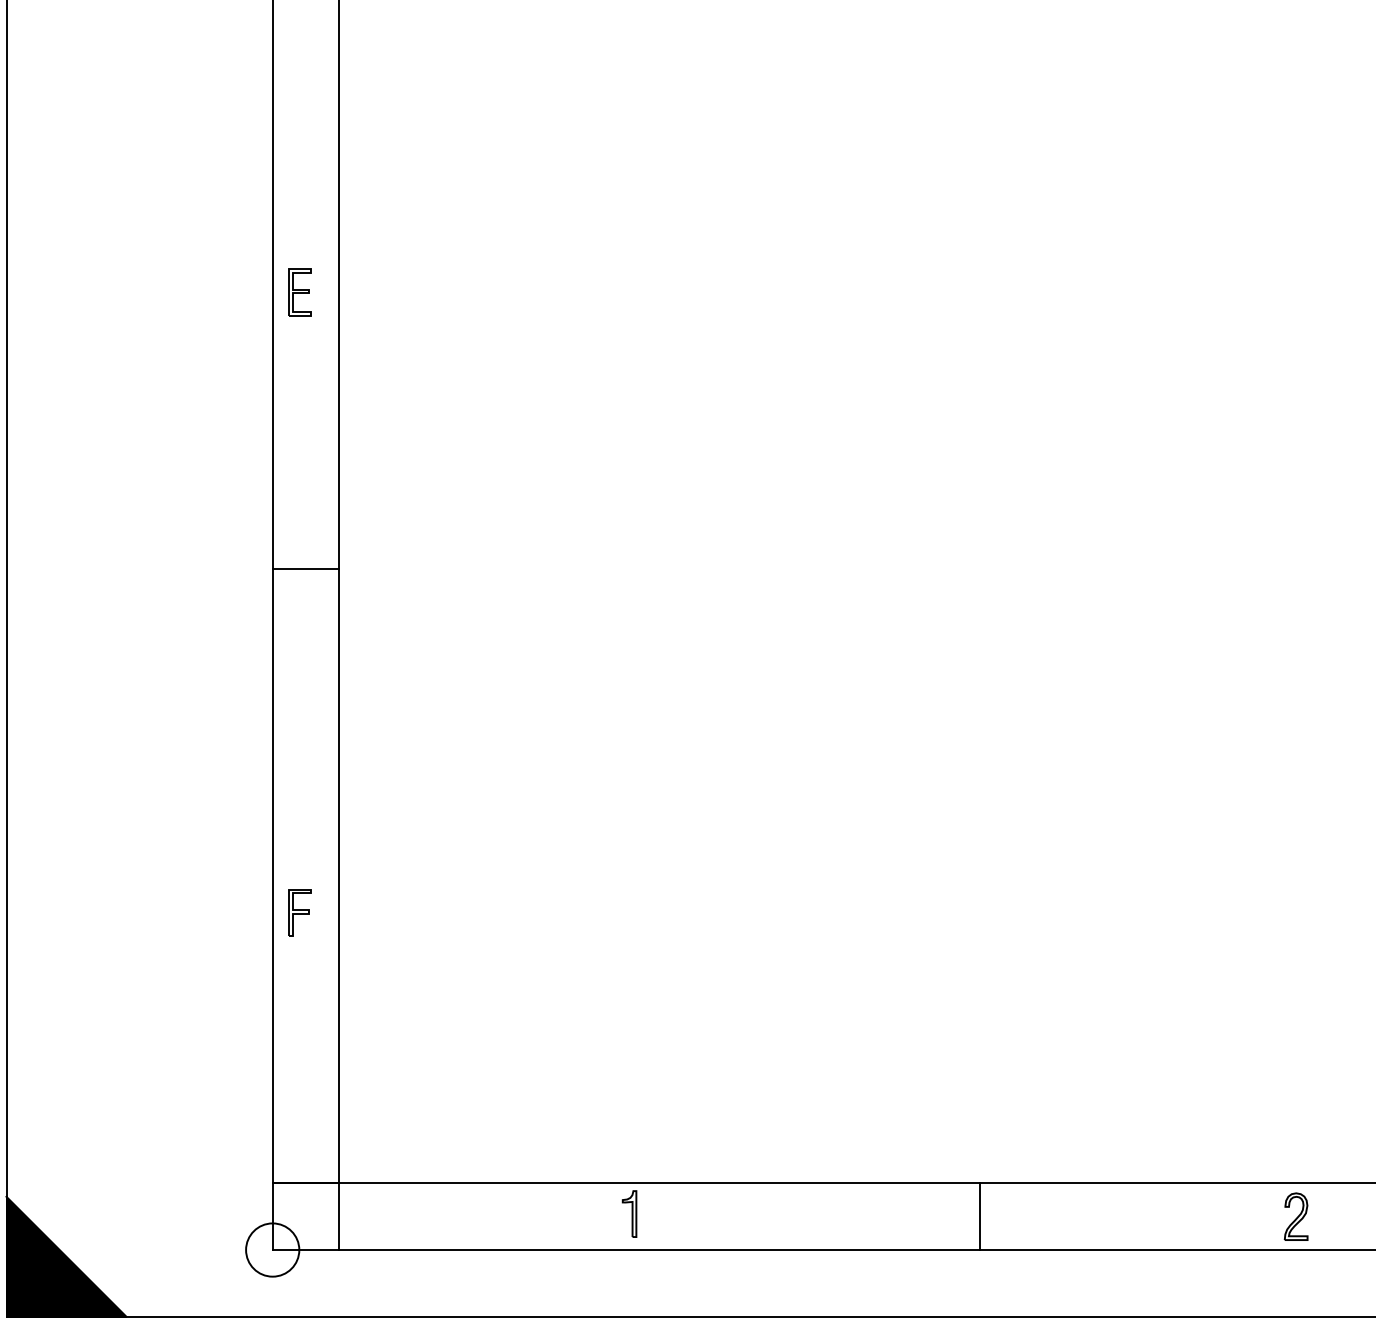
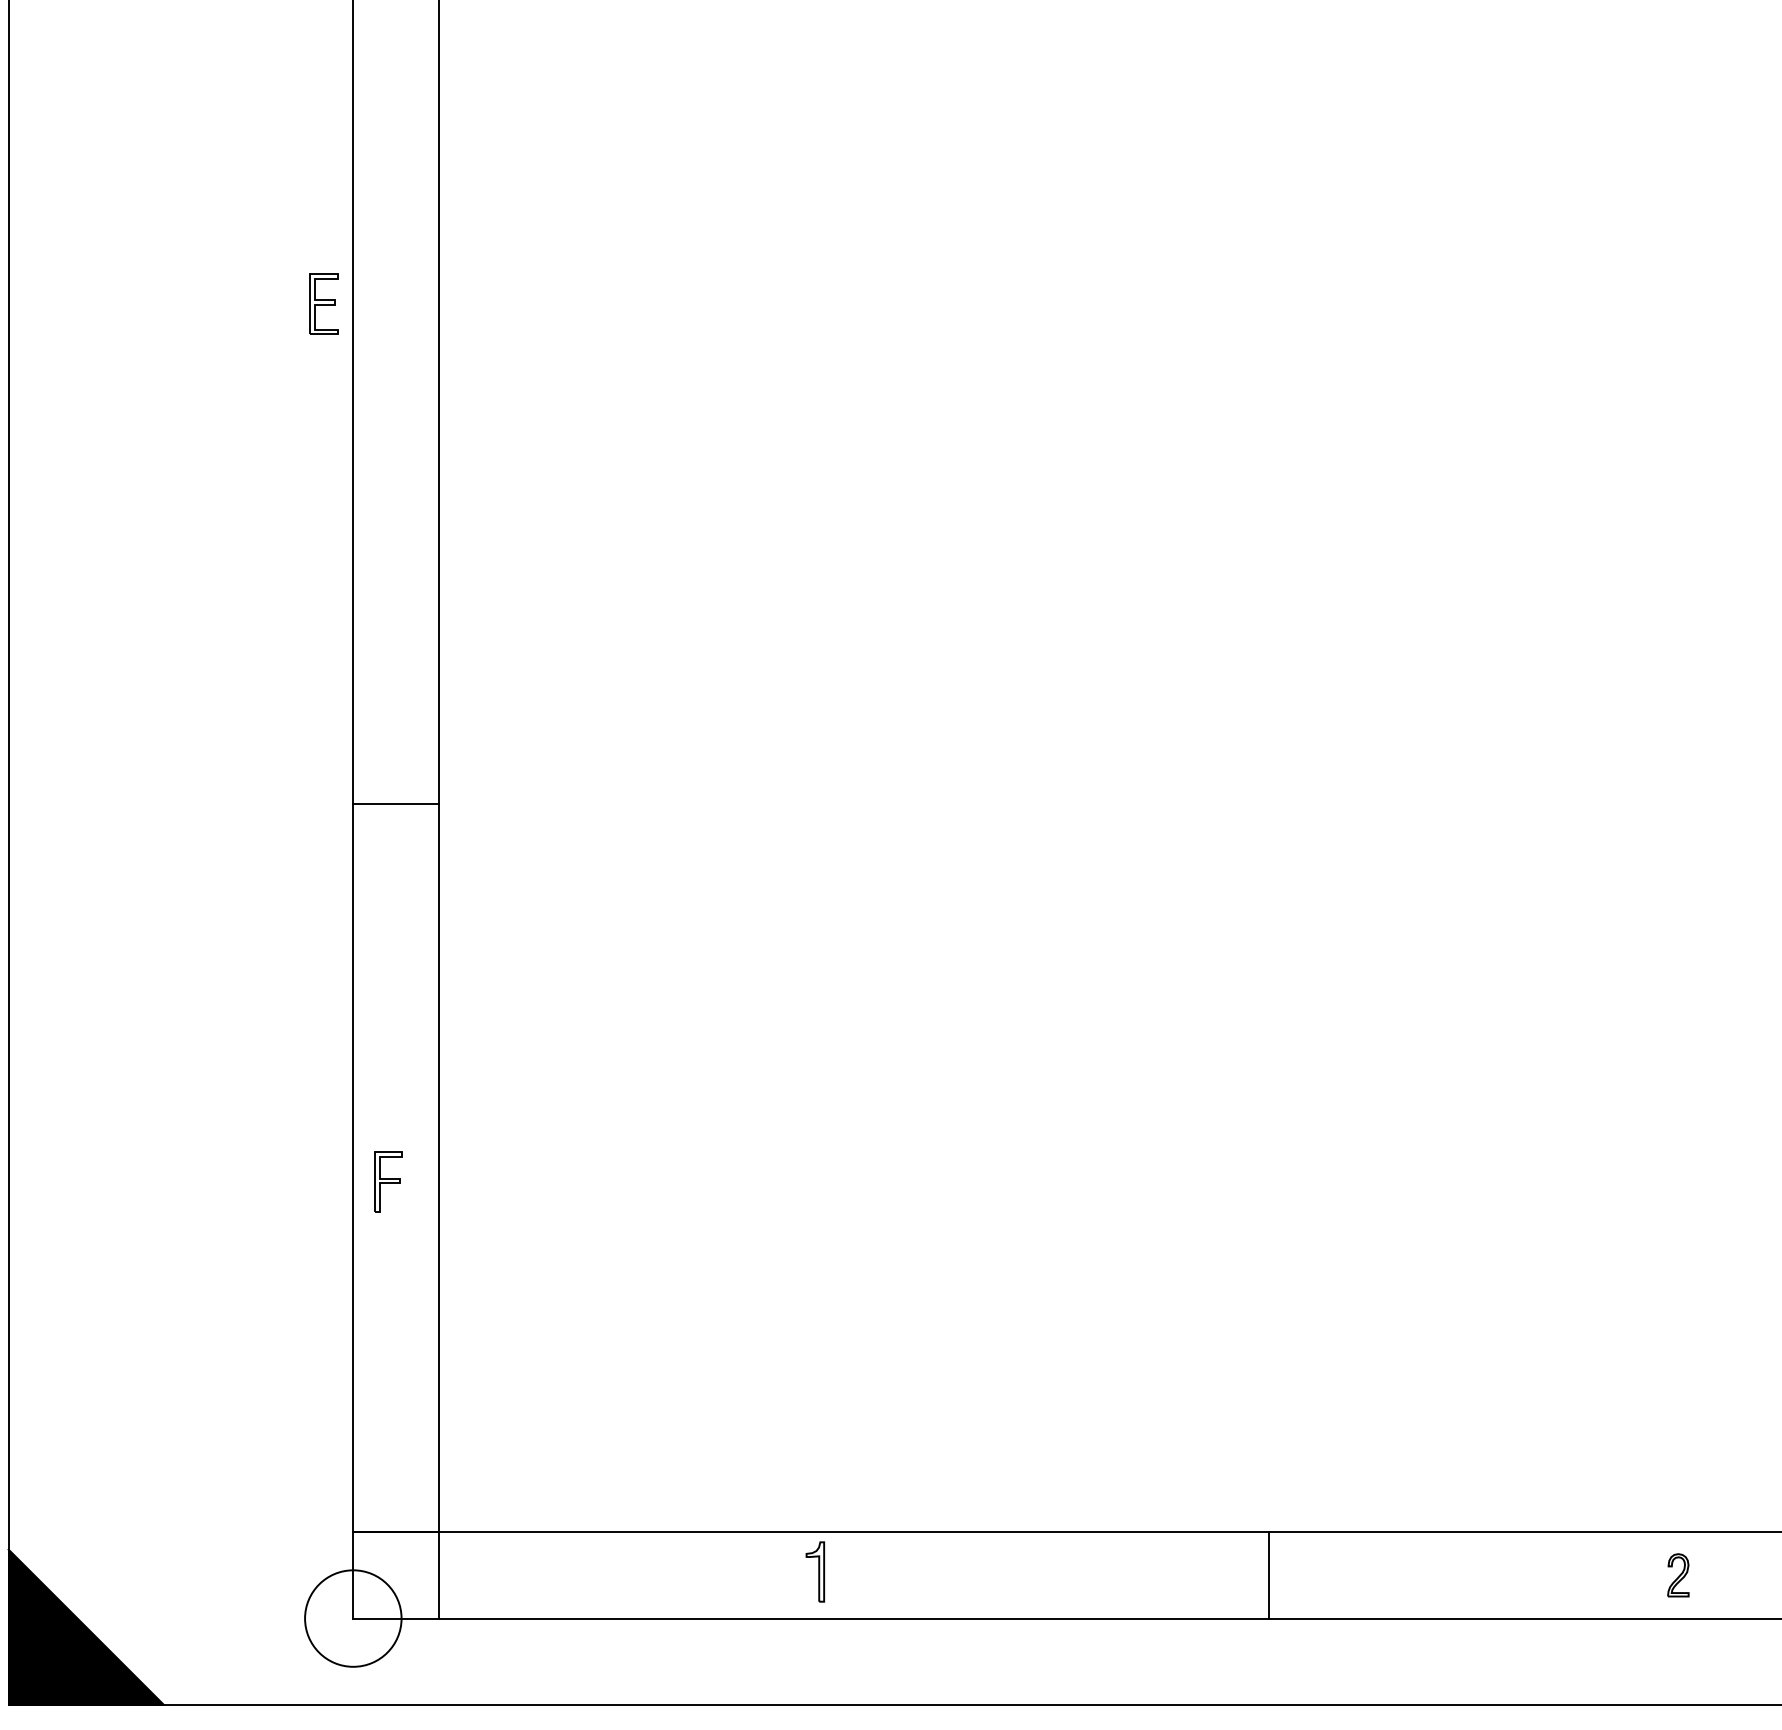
part: (299, 292) -> (323, 303), moved
line: (305, 569) -> (395, 804), moved
part: (1295, 1216) -> (1677, 1575), size x0.7
circle: (272, 1249) -> (353, 1617), size x1.4

